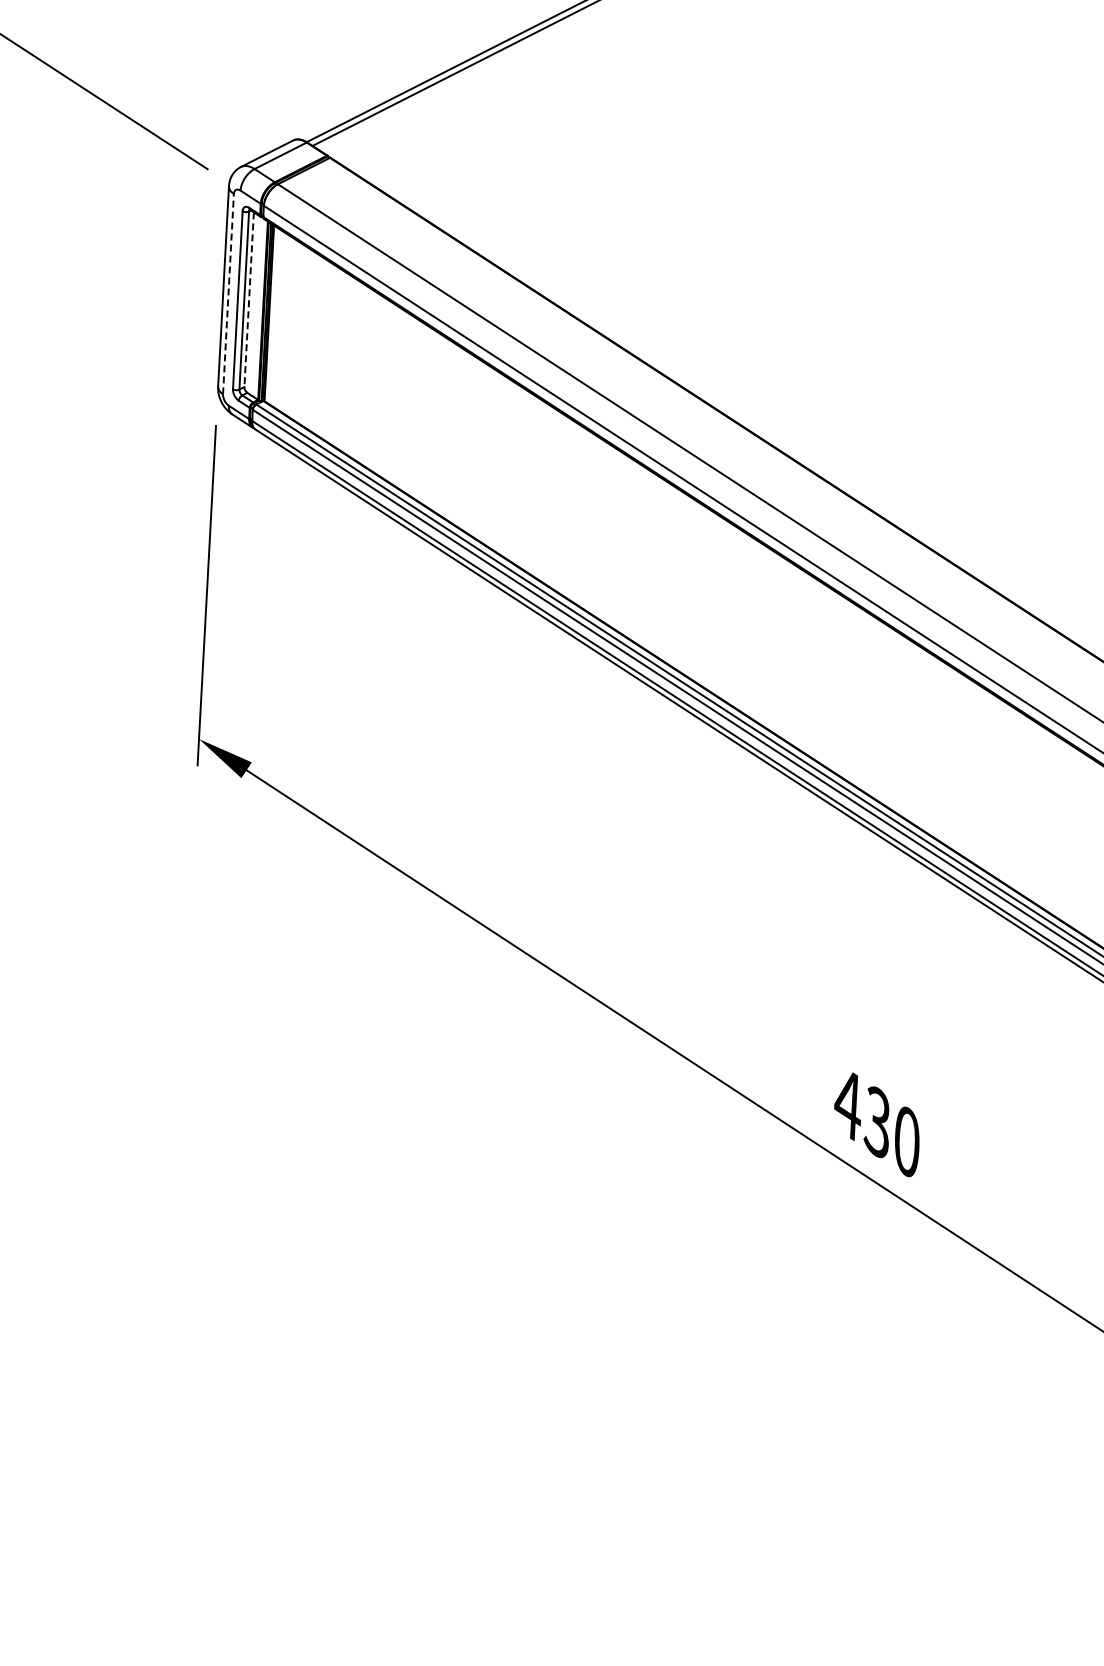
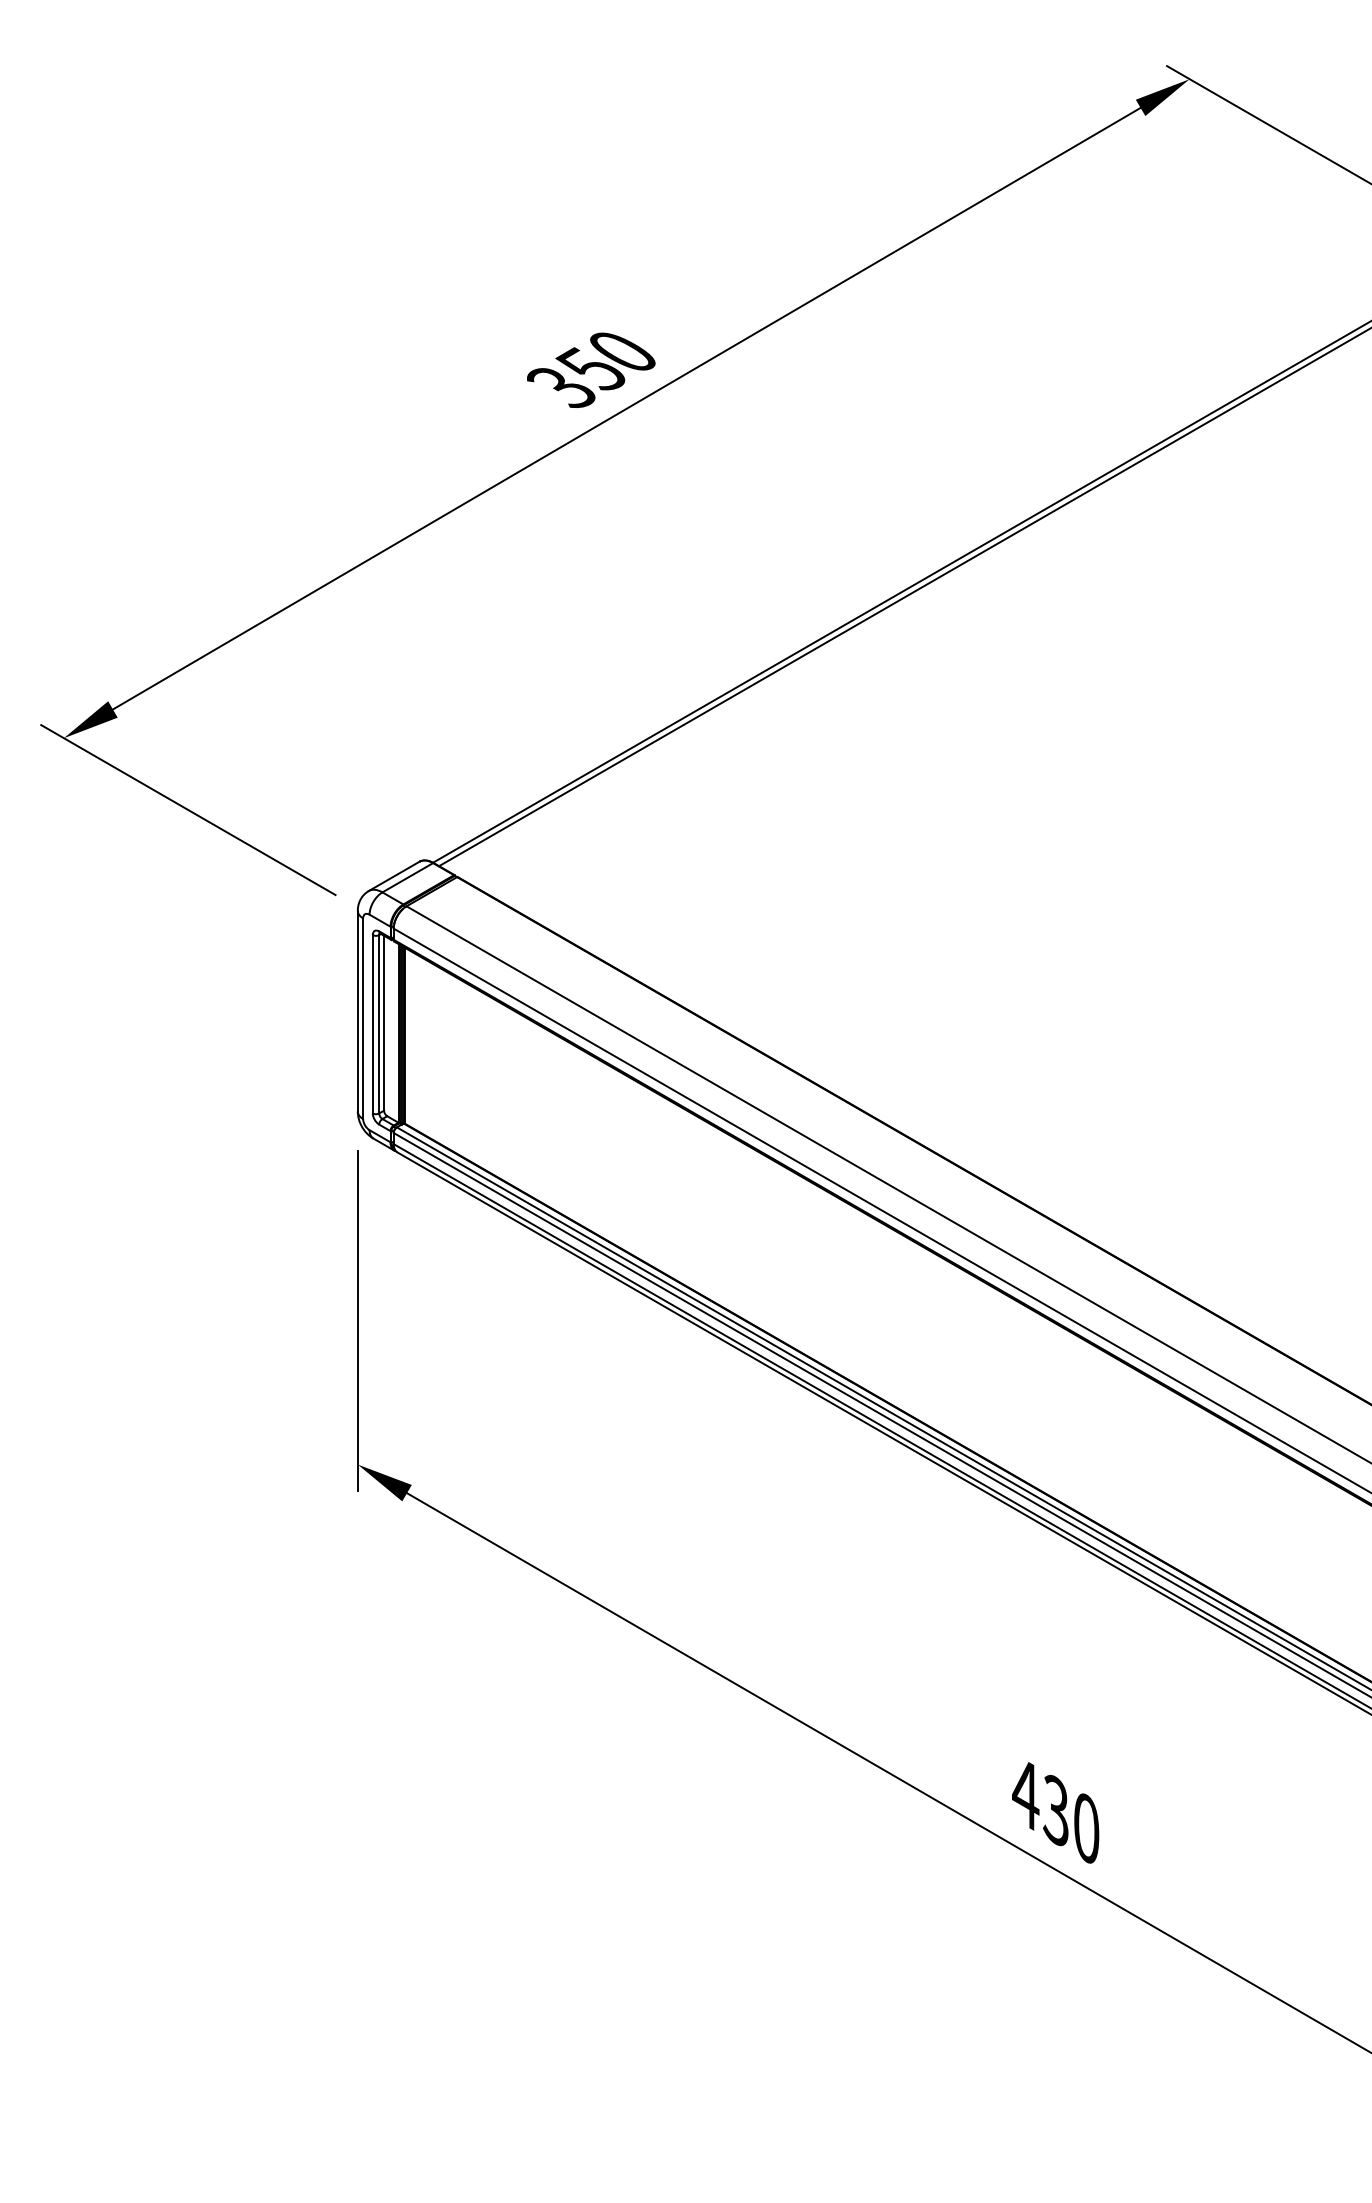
line: (228, 293) -> (363, 1018), dashed -> solid
line: (249, 300) -> (384, 1023), dashed -> solid

